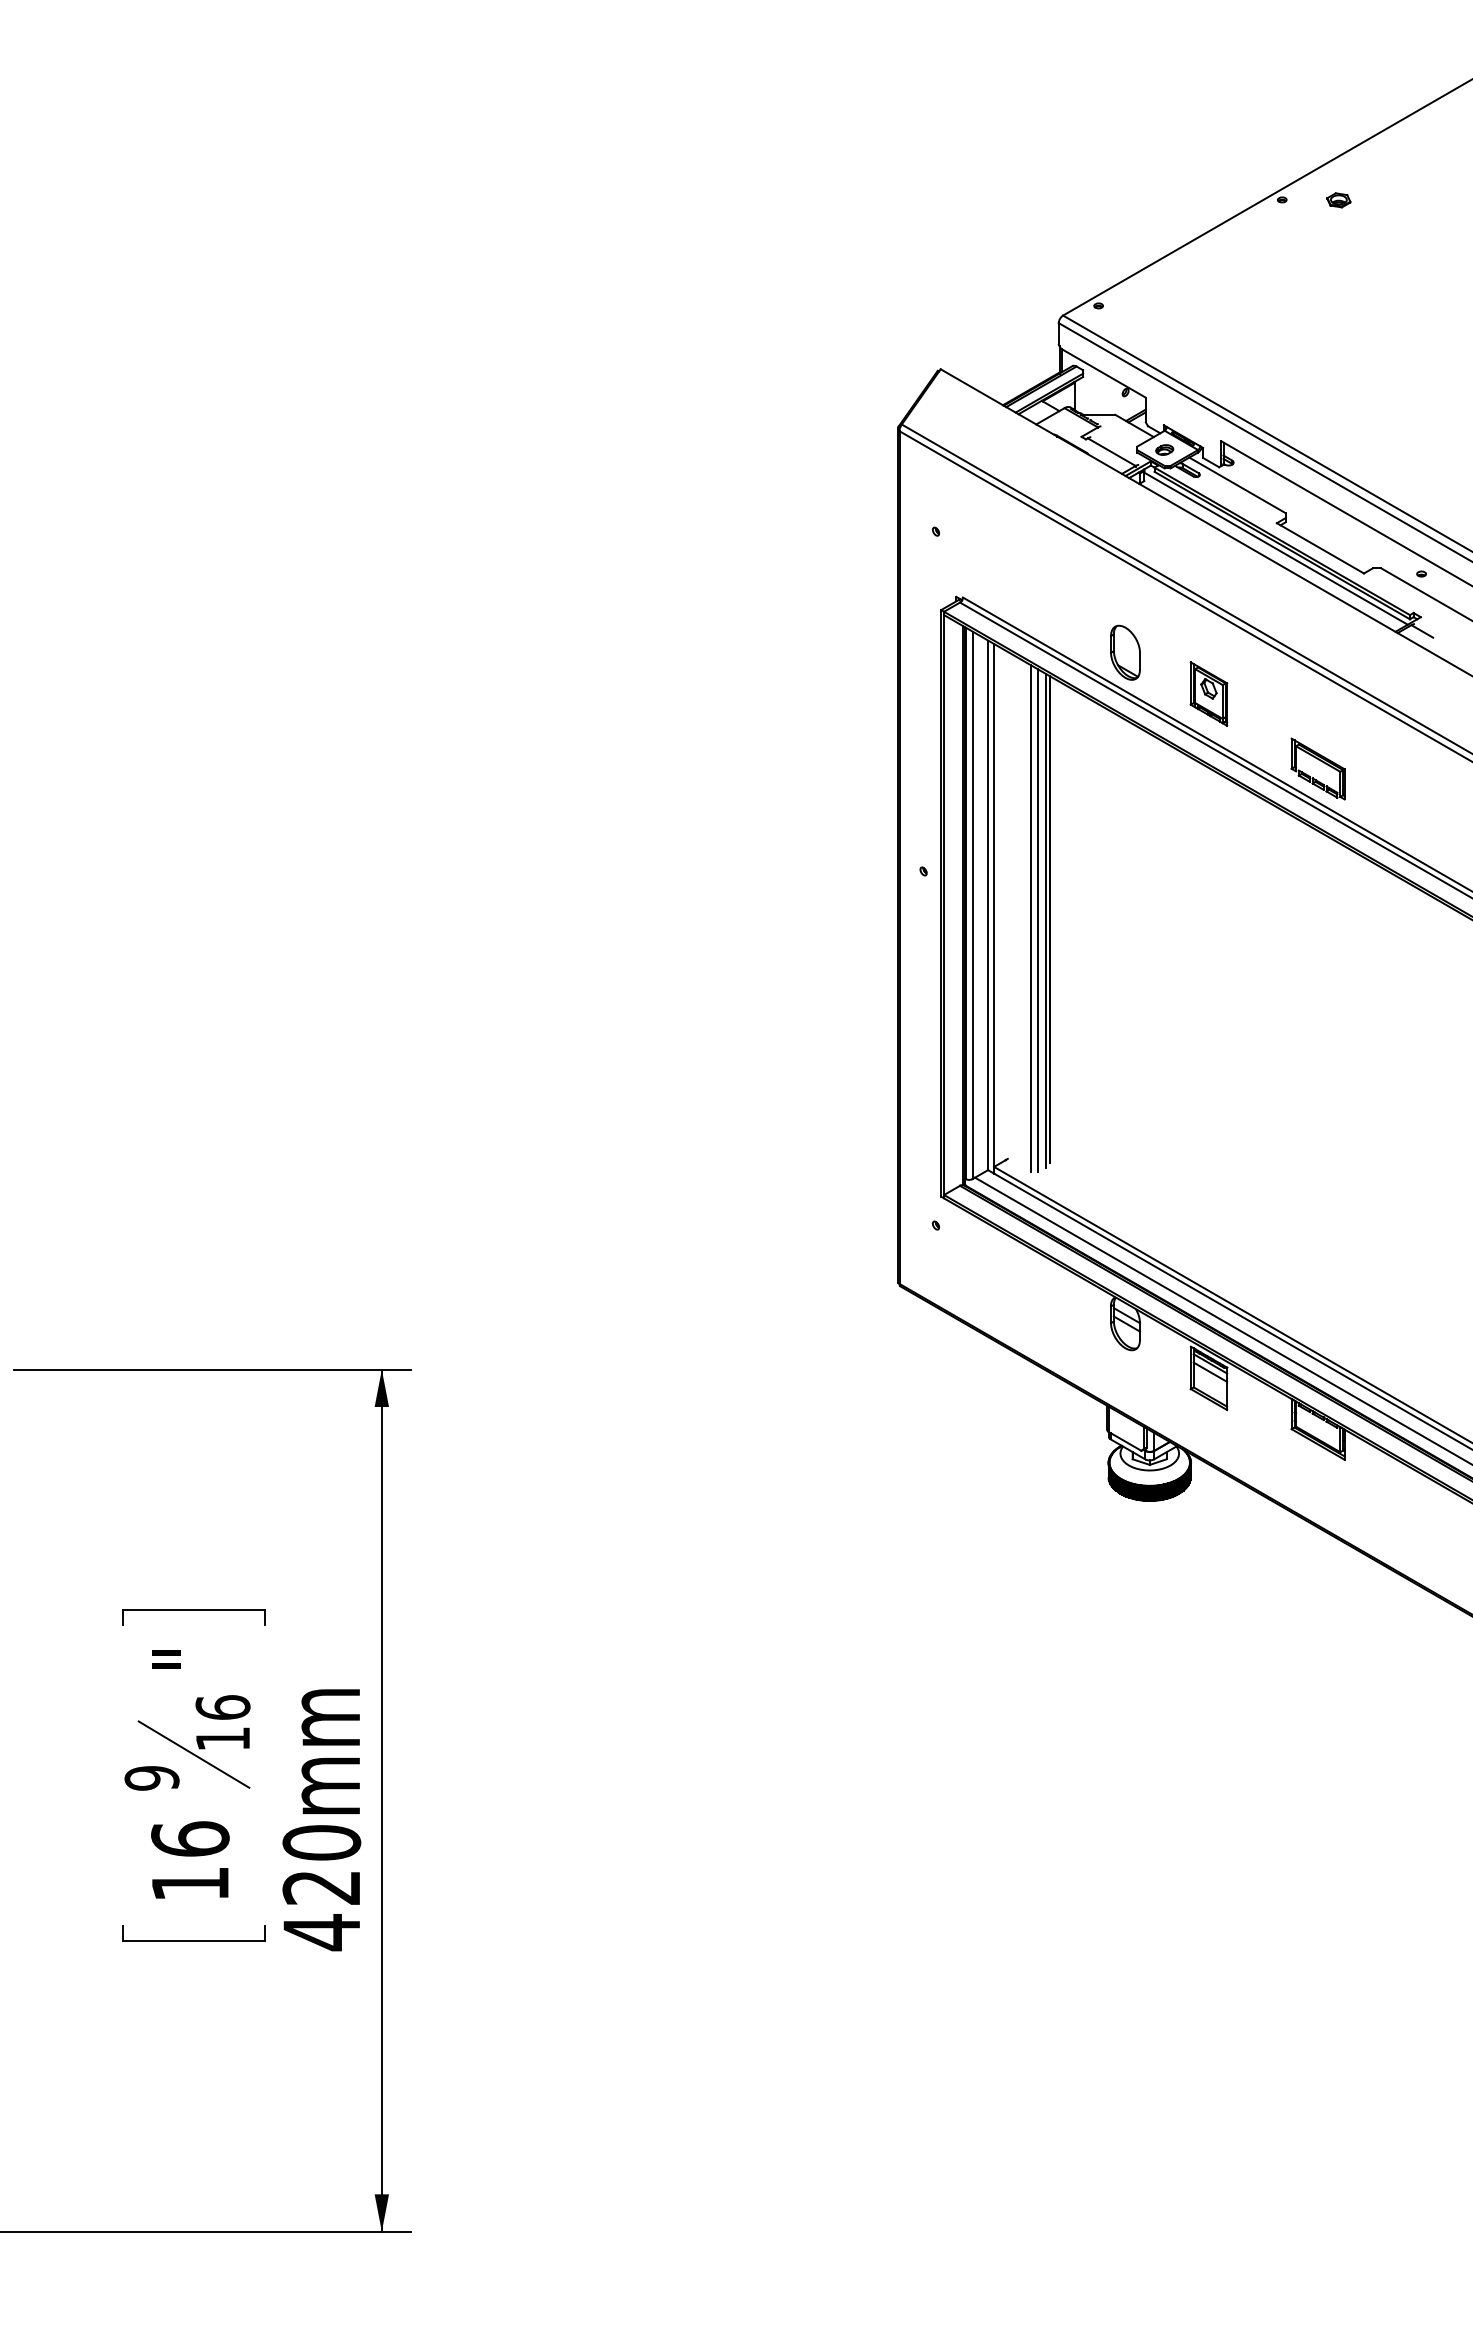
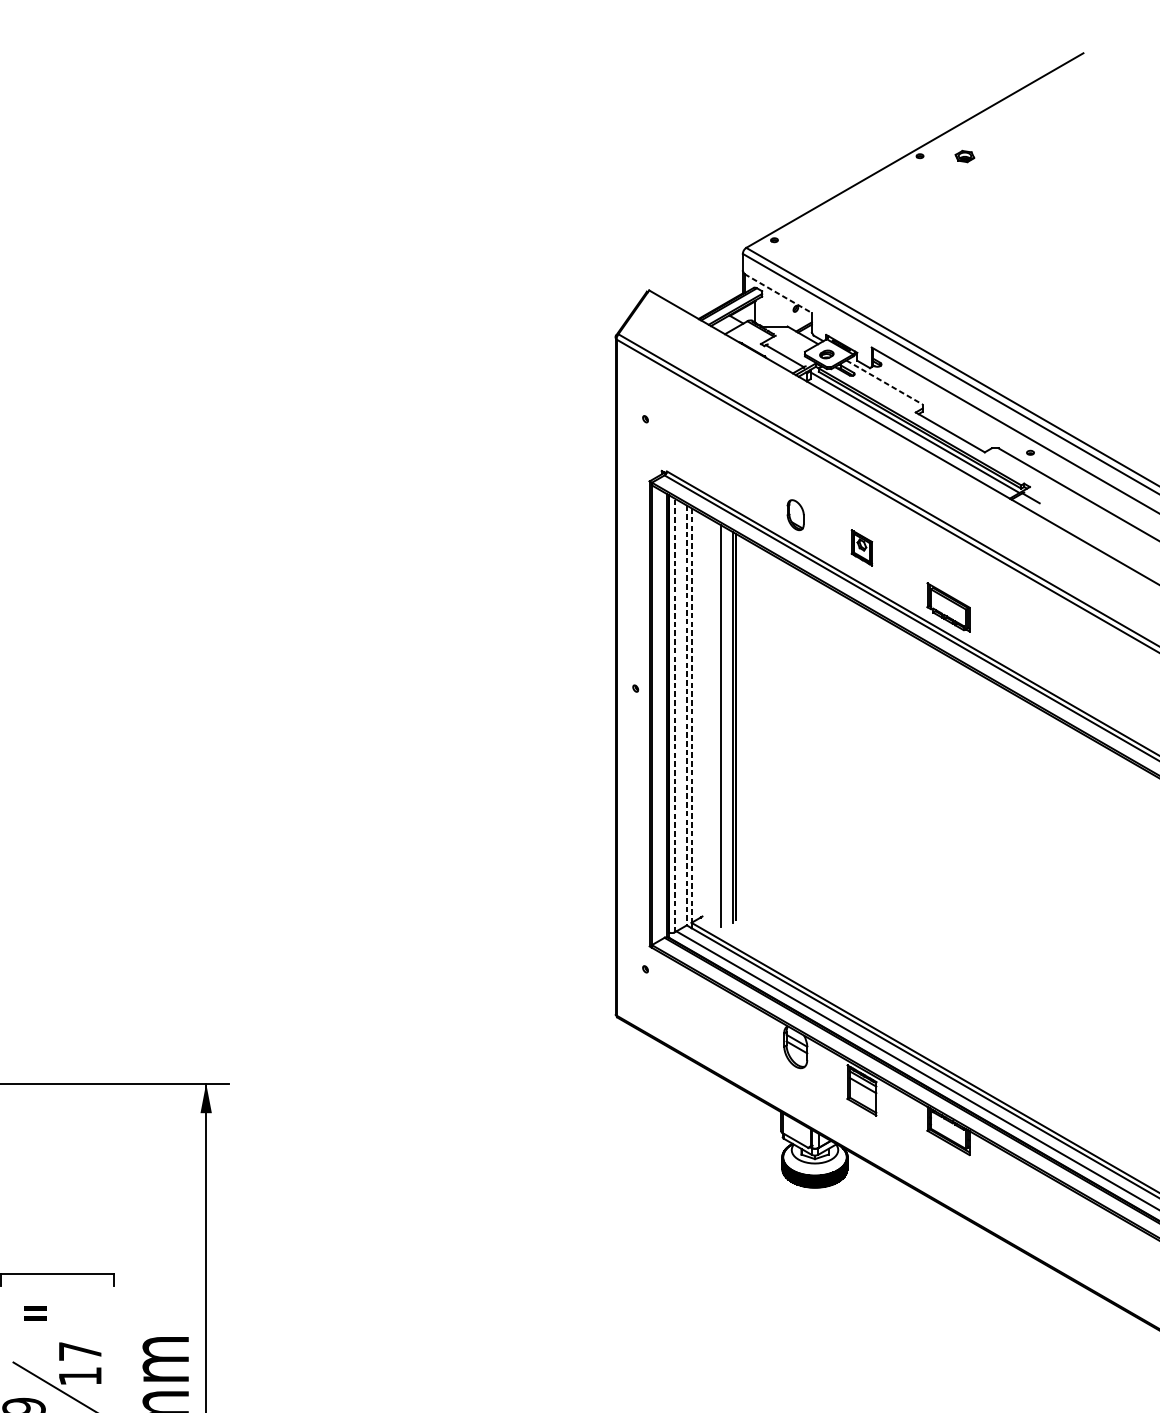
line: (1103, 373) -> (778, 293), solid -> dashed
line: (1237, 485) -> (884, 382), solid -> dashed
part: (1125, 652) -> (795, 515), size x0.7
part: (1208, 693) -> (861, 547), size x0.7
line: (972, 905) -> (674, 715), solid -> dashed
line: (988, 905) -> (687, 715), solid -> dashed
line: (994, 908) -> (691, 717), solid -> dashed
line: (1037, 920) -> (726, 727), removed
text: (222, 1707) -> (79, 1351), 16 -> 17

